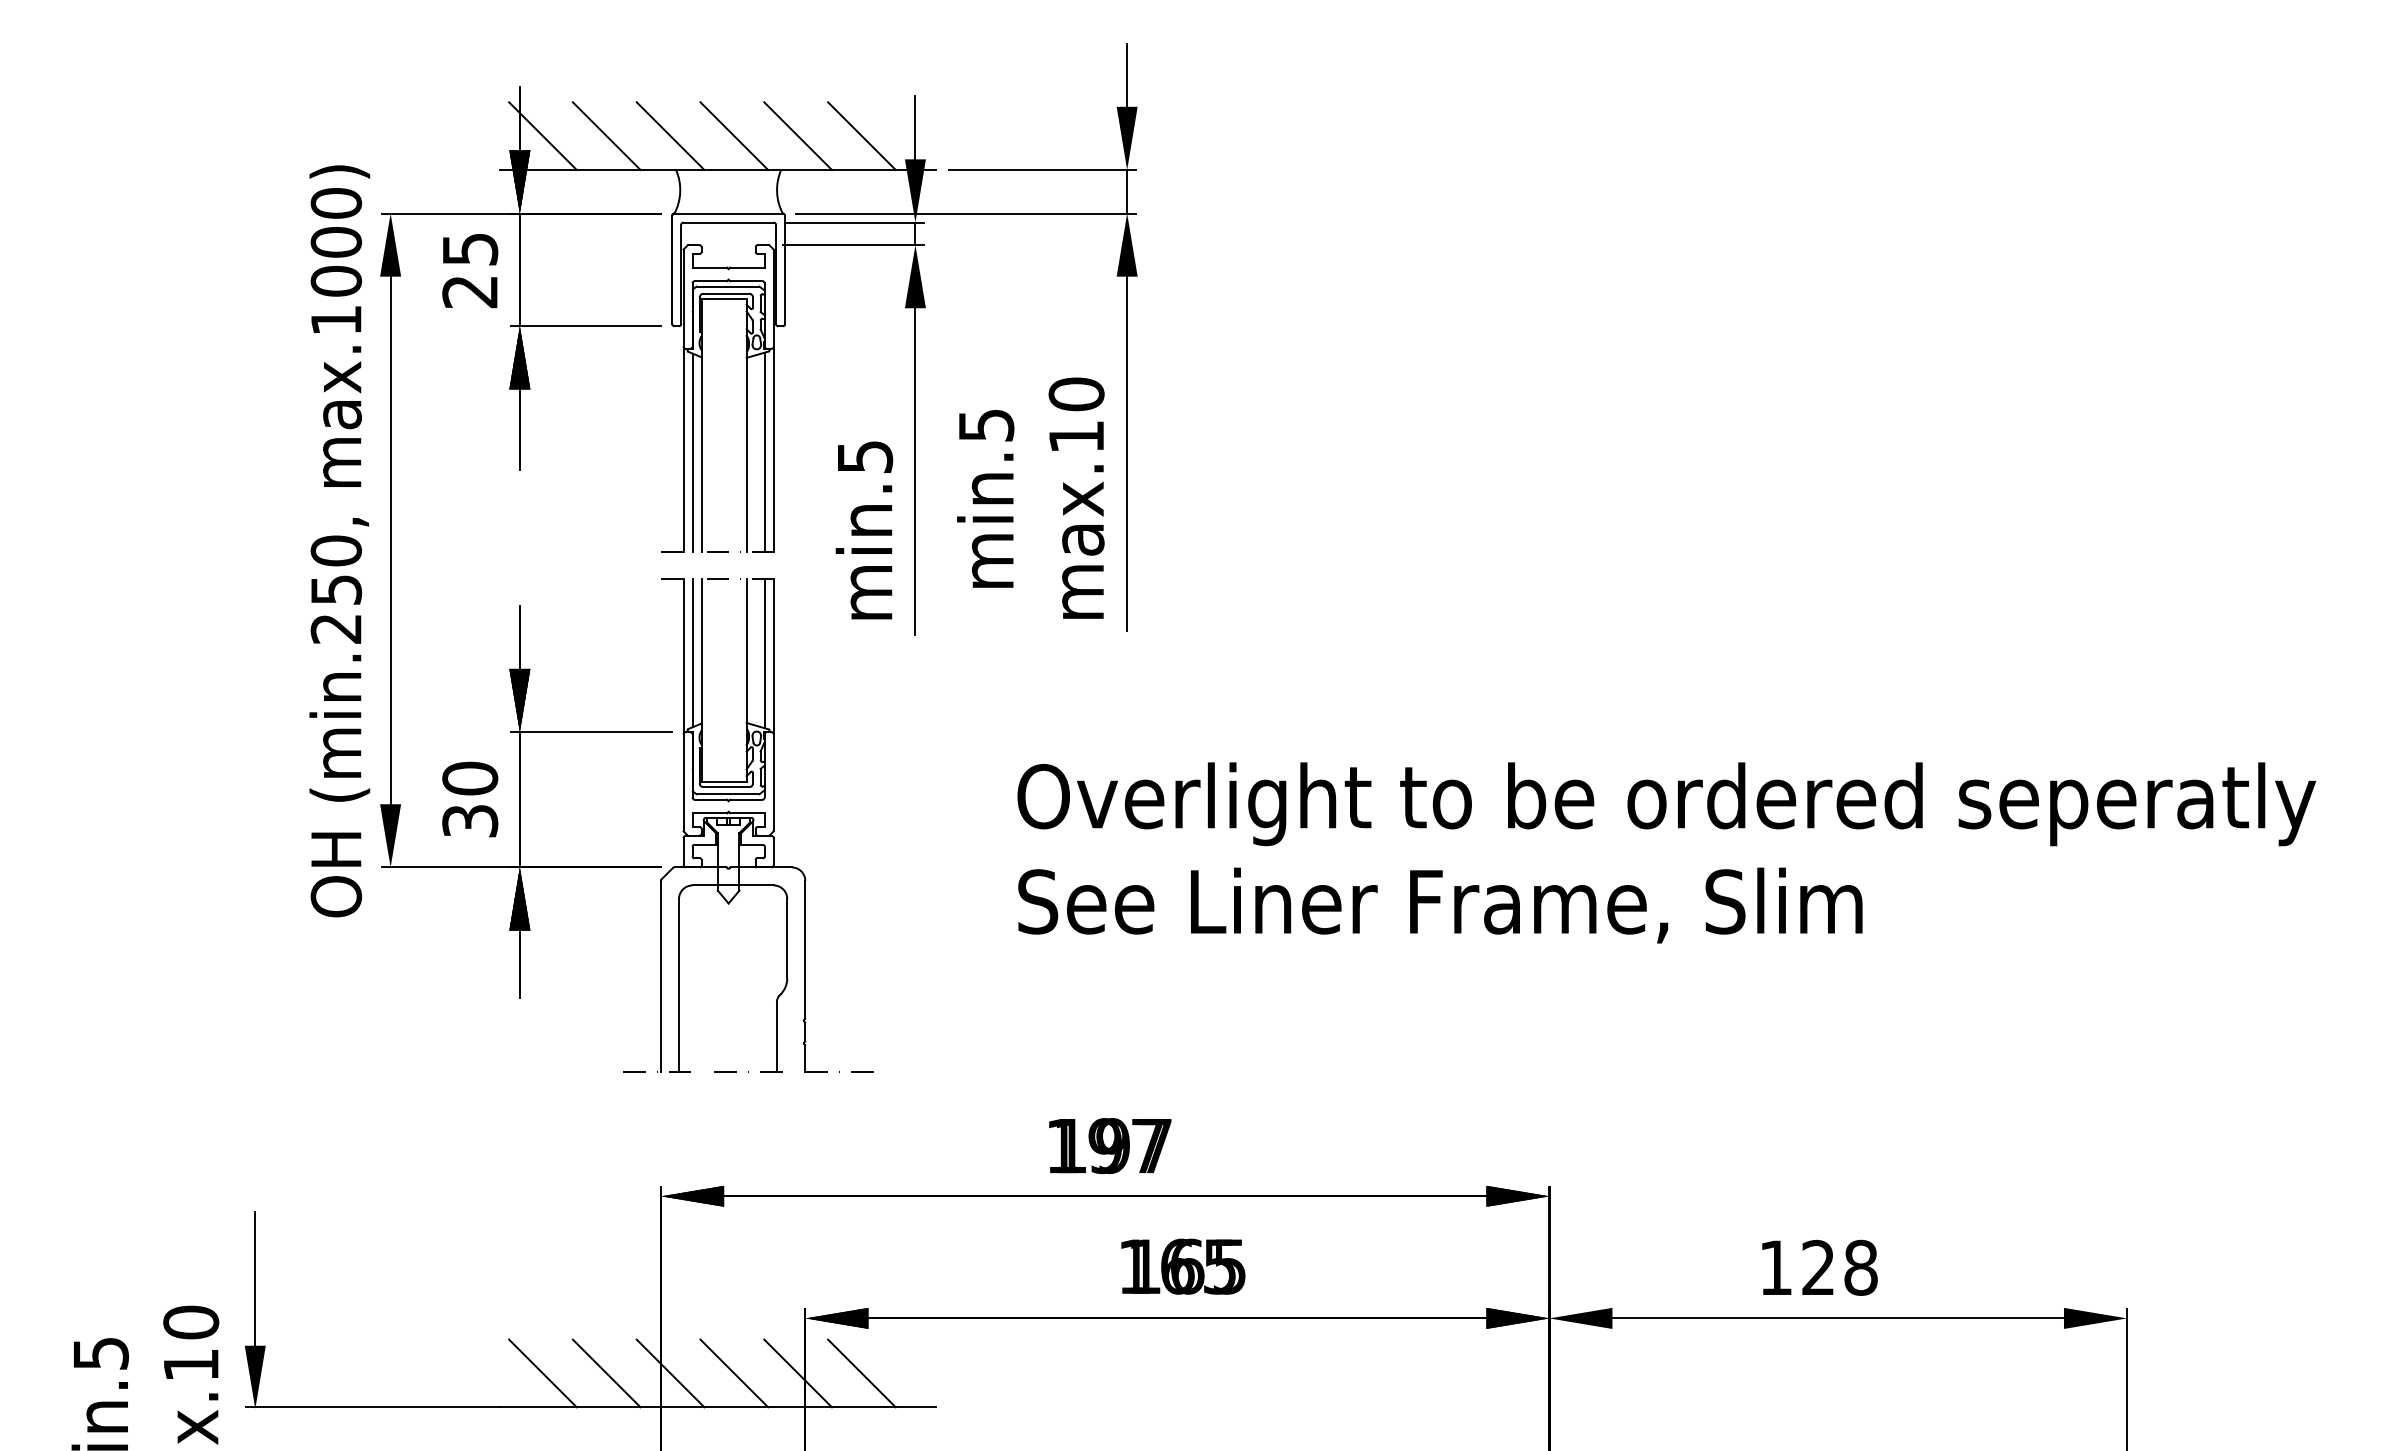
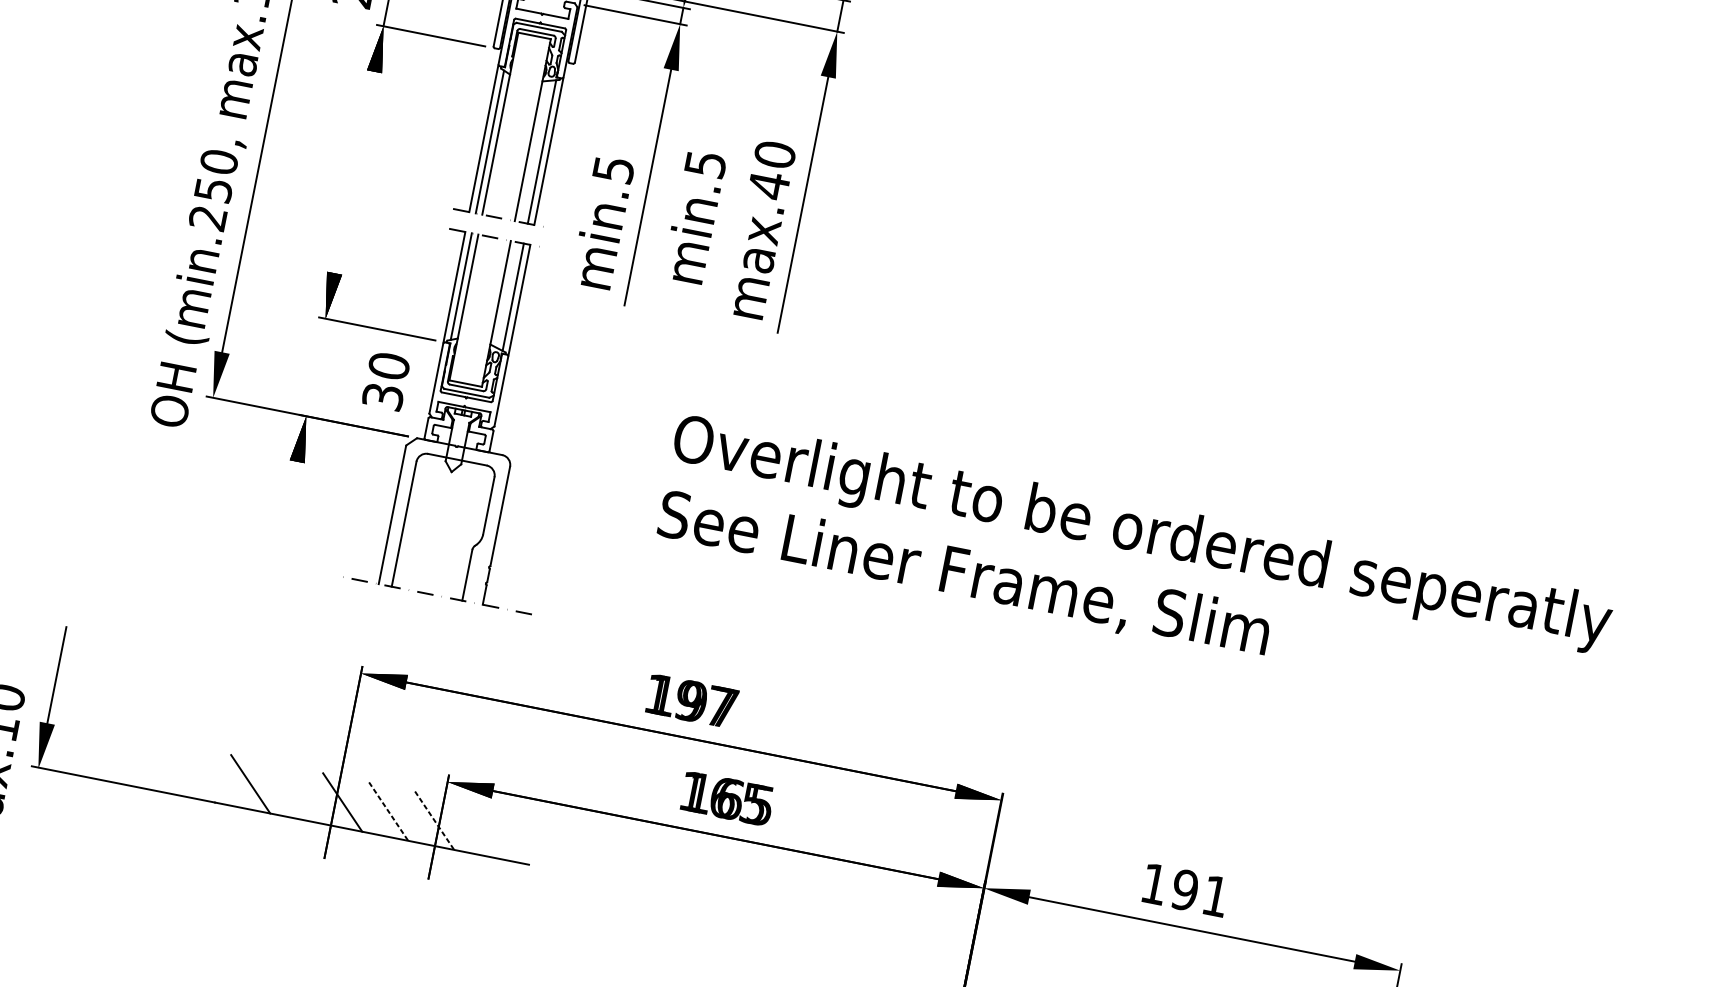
line: (519, 429) -> (368, 100), removed
text: (1076, 436) -> (768, 185), max.10 -> max.40
line: (519, 636) -> (338, 249), removed
text: (470, 799) -> (386, 381), moved
line: (519, 799) -> (315, 367), removed
line: (519, 964) -> (292, 486), removed
text: (1839, 1267) -> (1200, 892), 128 -> 191
line: (606, 1373) -> (296, 793), removed
line: (734, 1373) -> (388, 811), solid -> dashed
line: (798, 1373) -> (434, 820), solid -> dashed
line: (861, 1373) -> (480, 829), removed

